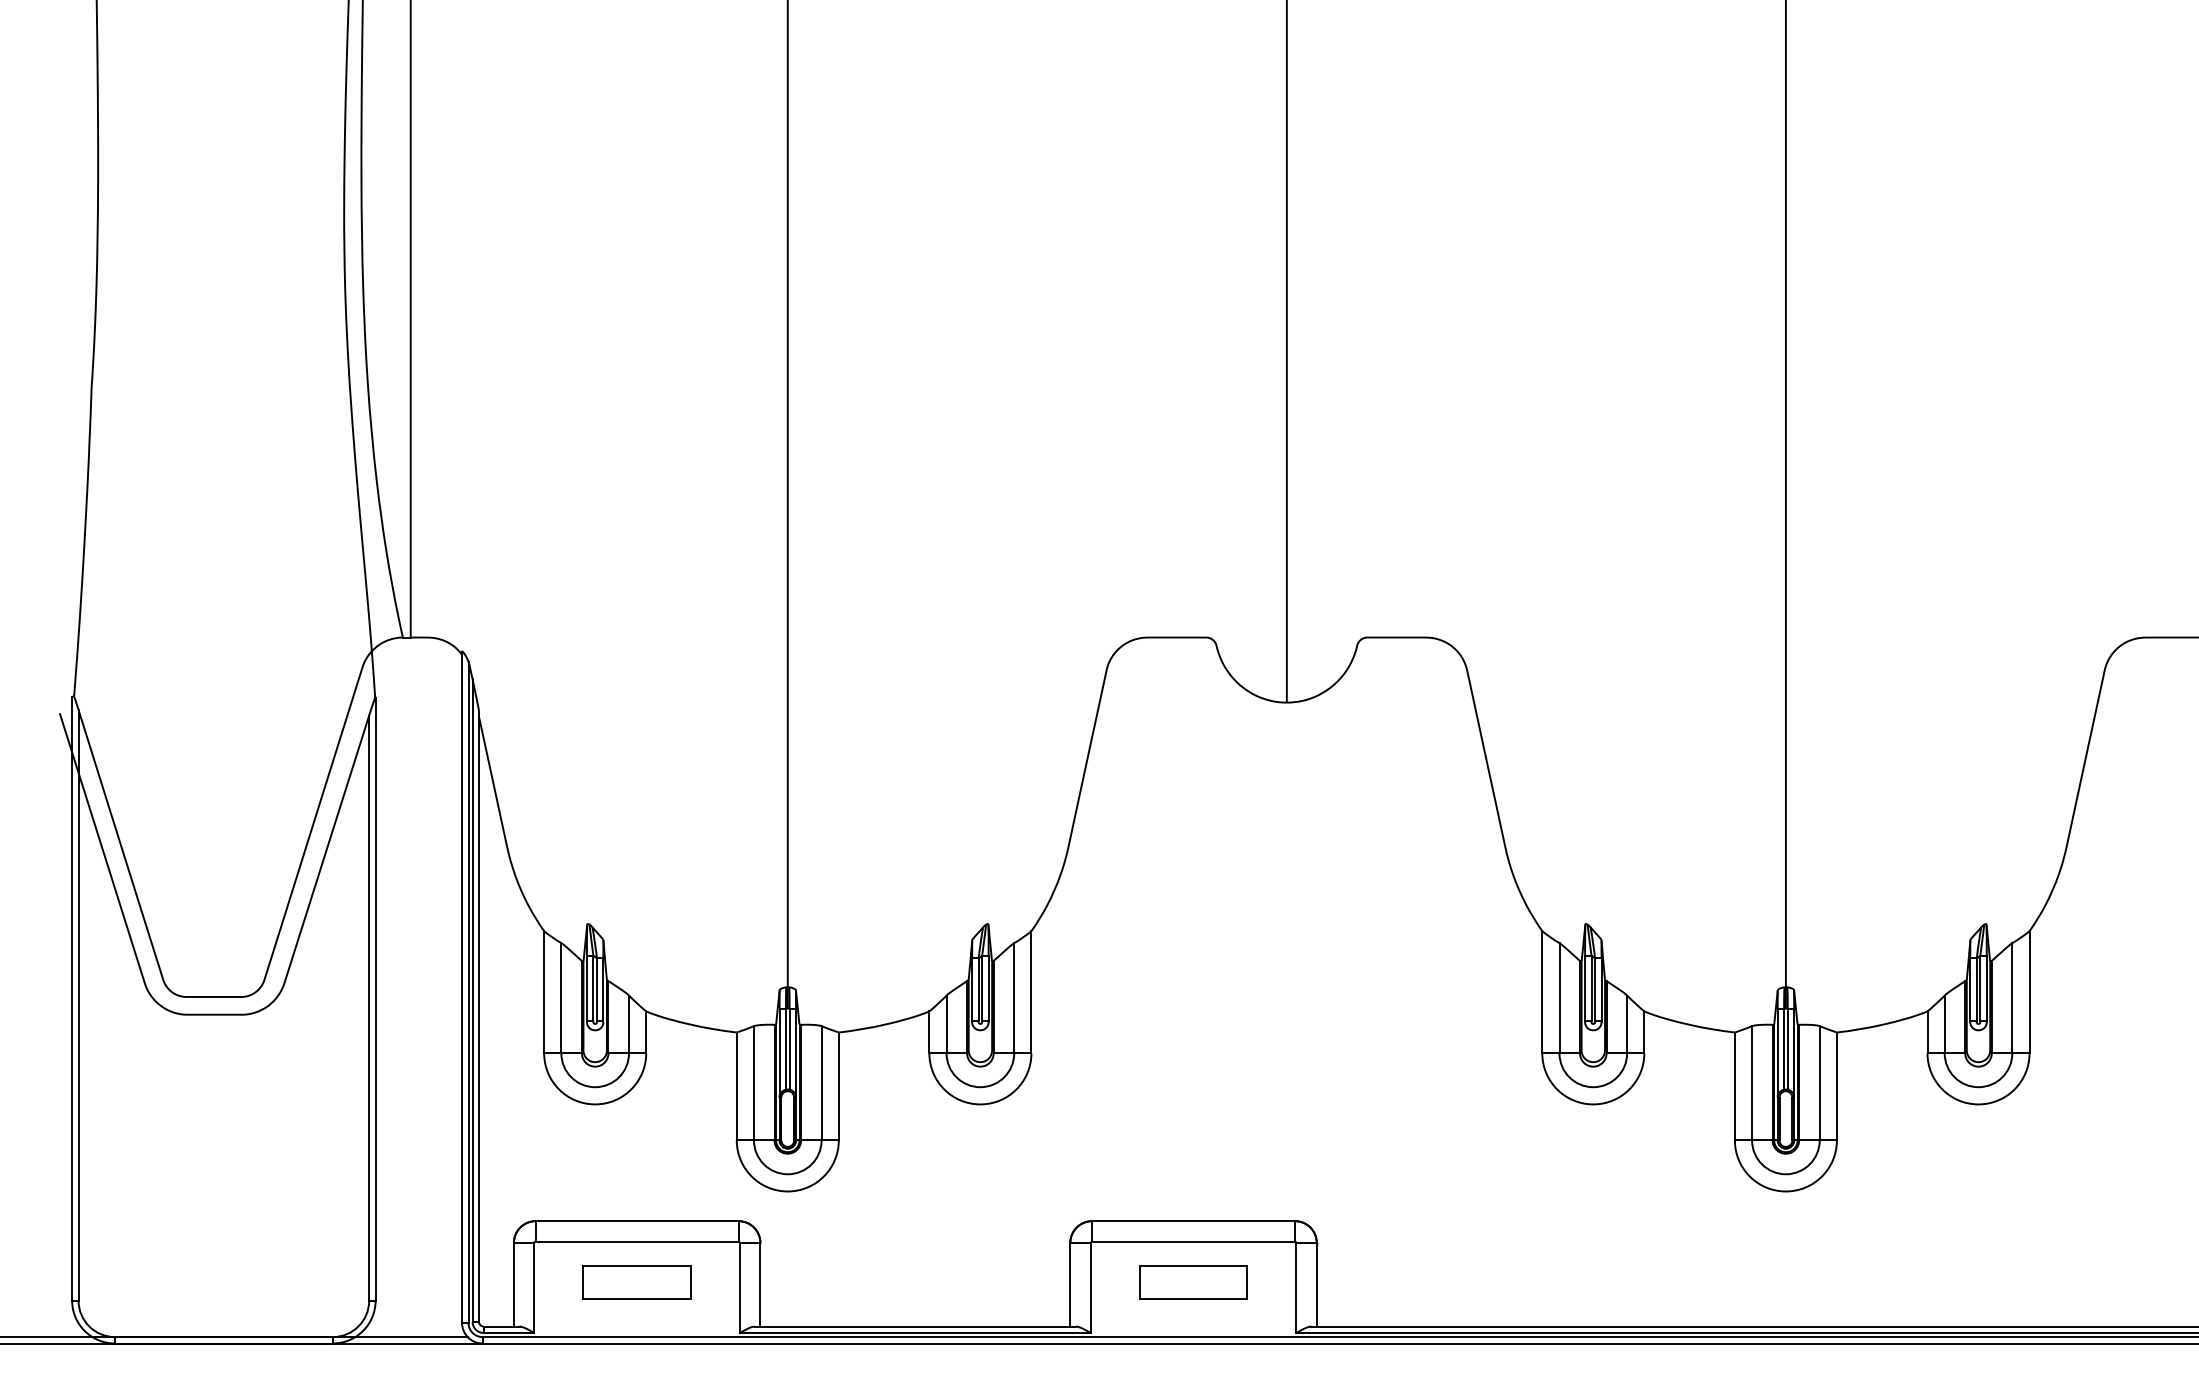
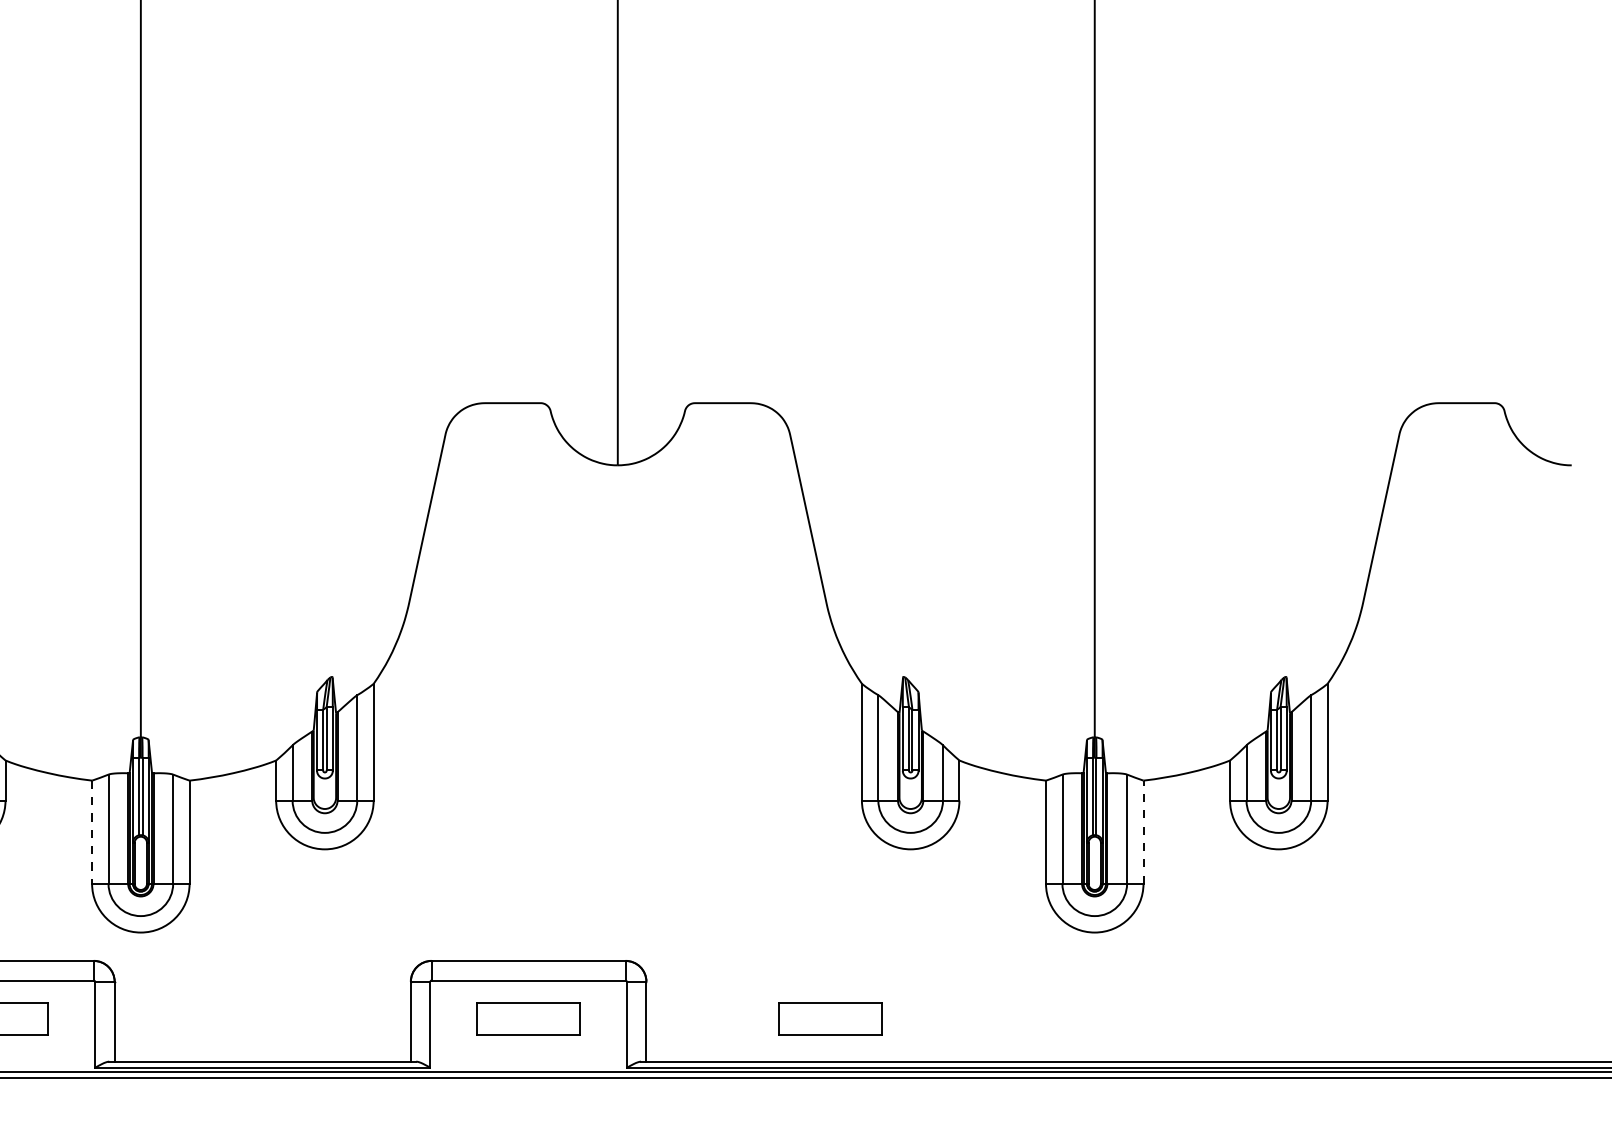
line: (736, 1086) -> (91, 832), solid -> dashed
line: (1836, 1086) -> (1143, 832), solid -> dashed
part: (1509, 1282) -> (830, 1019), added

